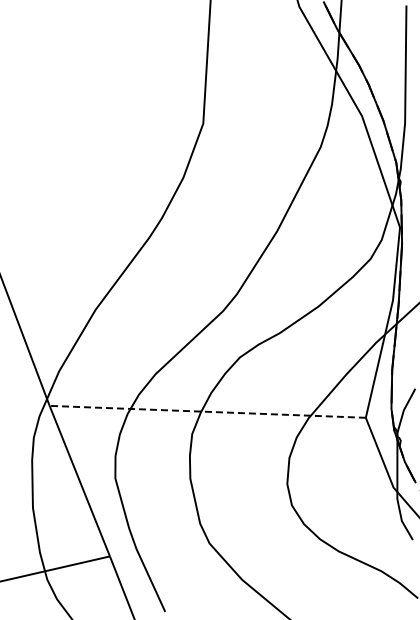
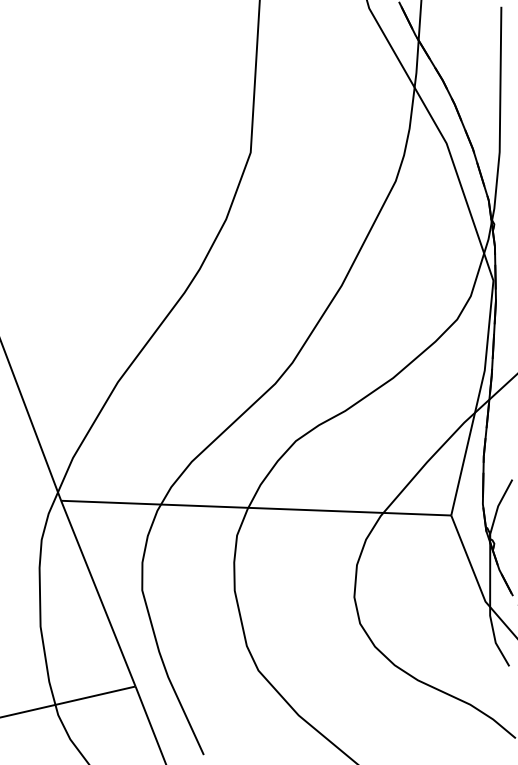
line: (207, 411) -> (255, 507), dashed -> solid

